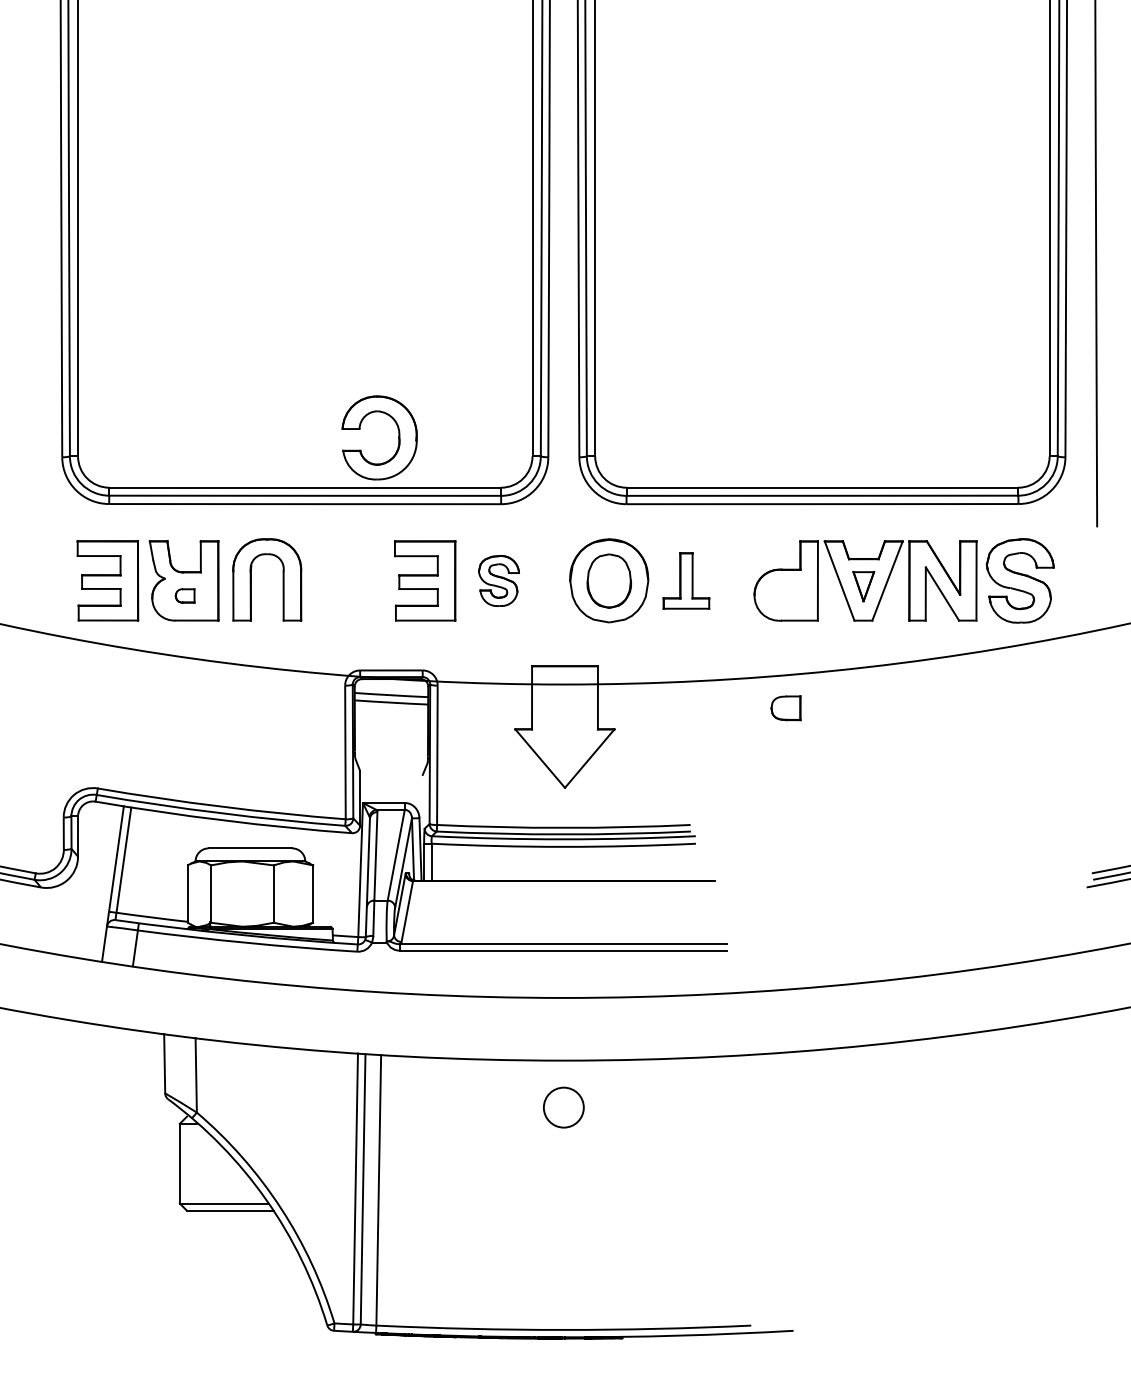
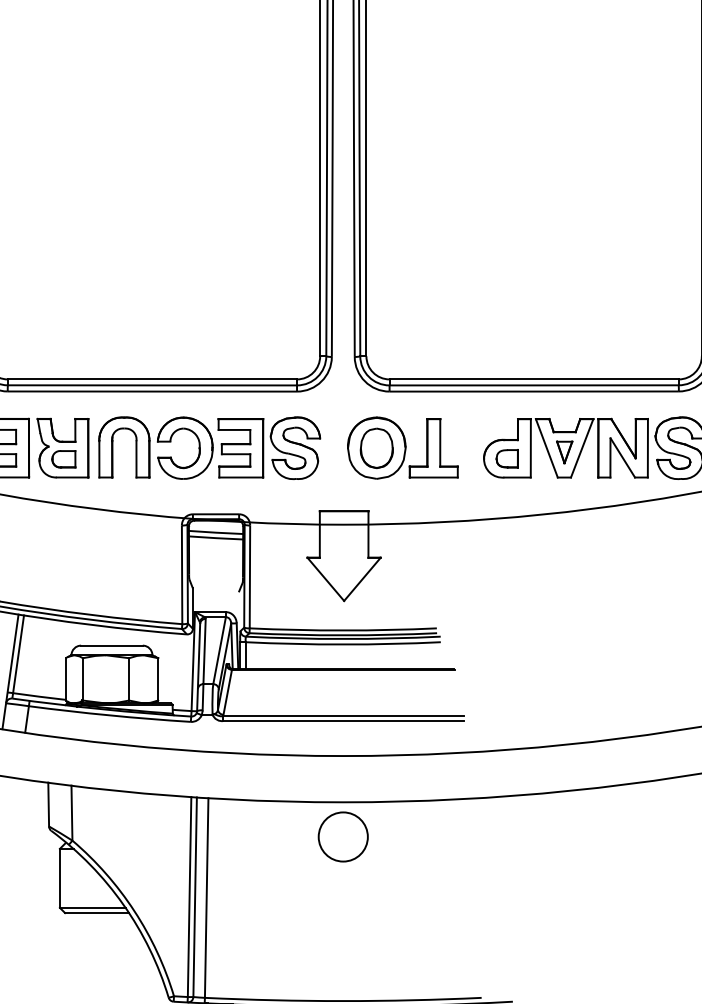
part: (398, 437) -> (199, 447), moved
part: (498, 580) -> (295, 447), size x1.67
part: (686, 580) -> (433, 447), size x1.43
part: (184, 595) -> (63, 458), size x1.67
part: (785, 708) -> (506, 458), moved
circle: (563, 1107) -> (343, 836), size x1.67

